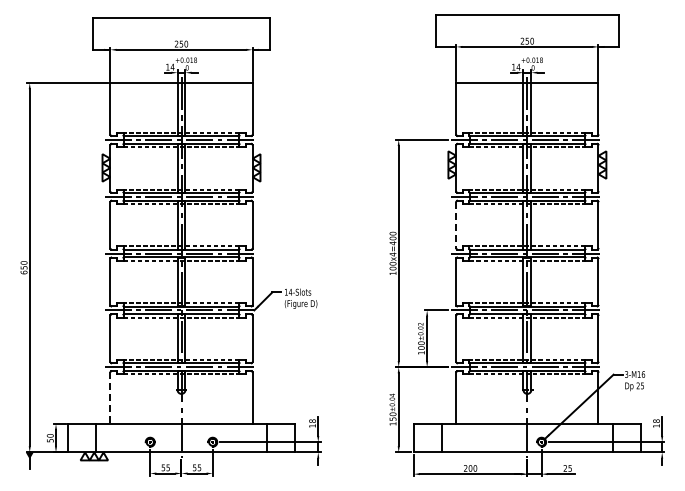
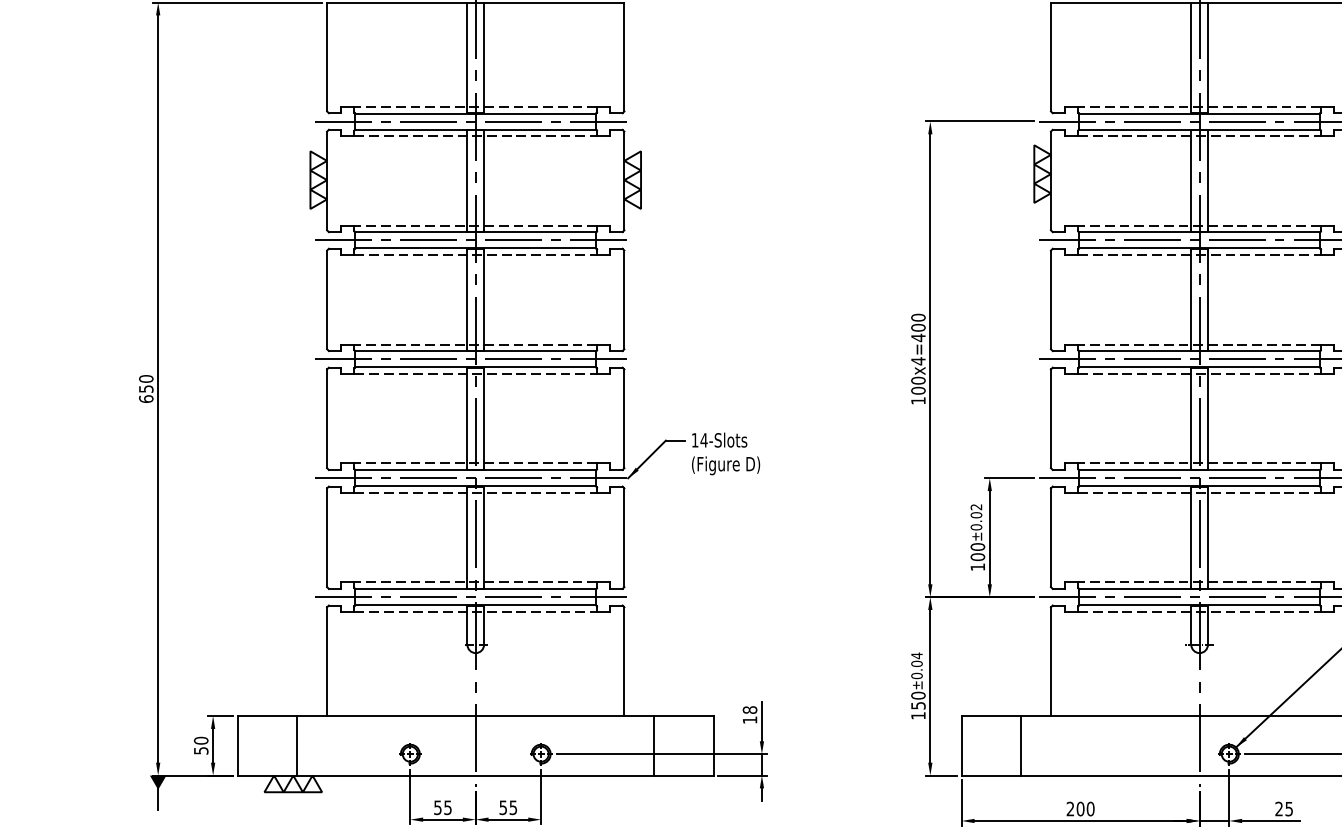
line: (456, 225) -> (1051, 300), dashed -> solid
line: (110, 398) -> (327, 662), dashed -> solid

